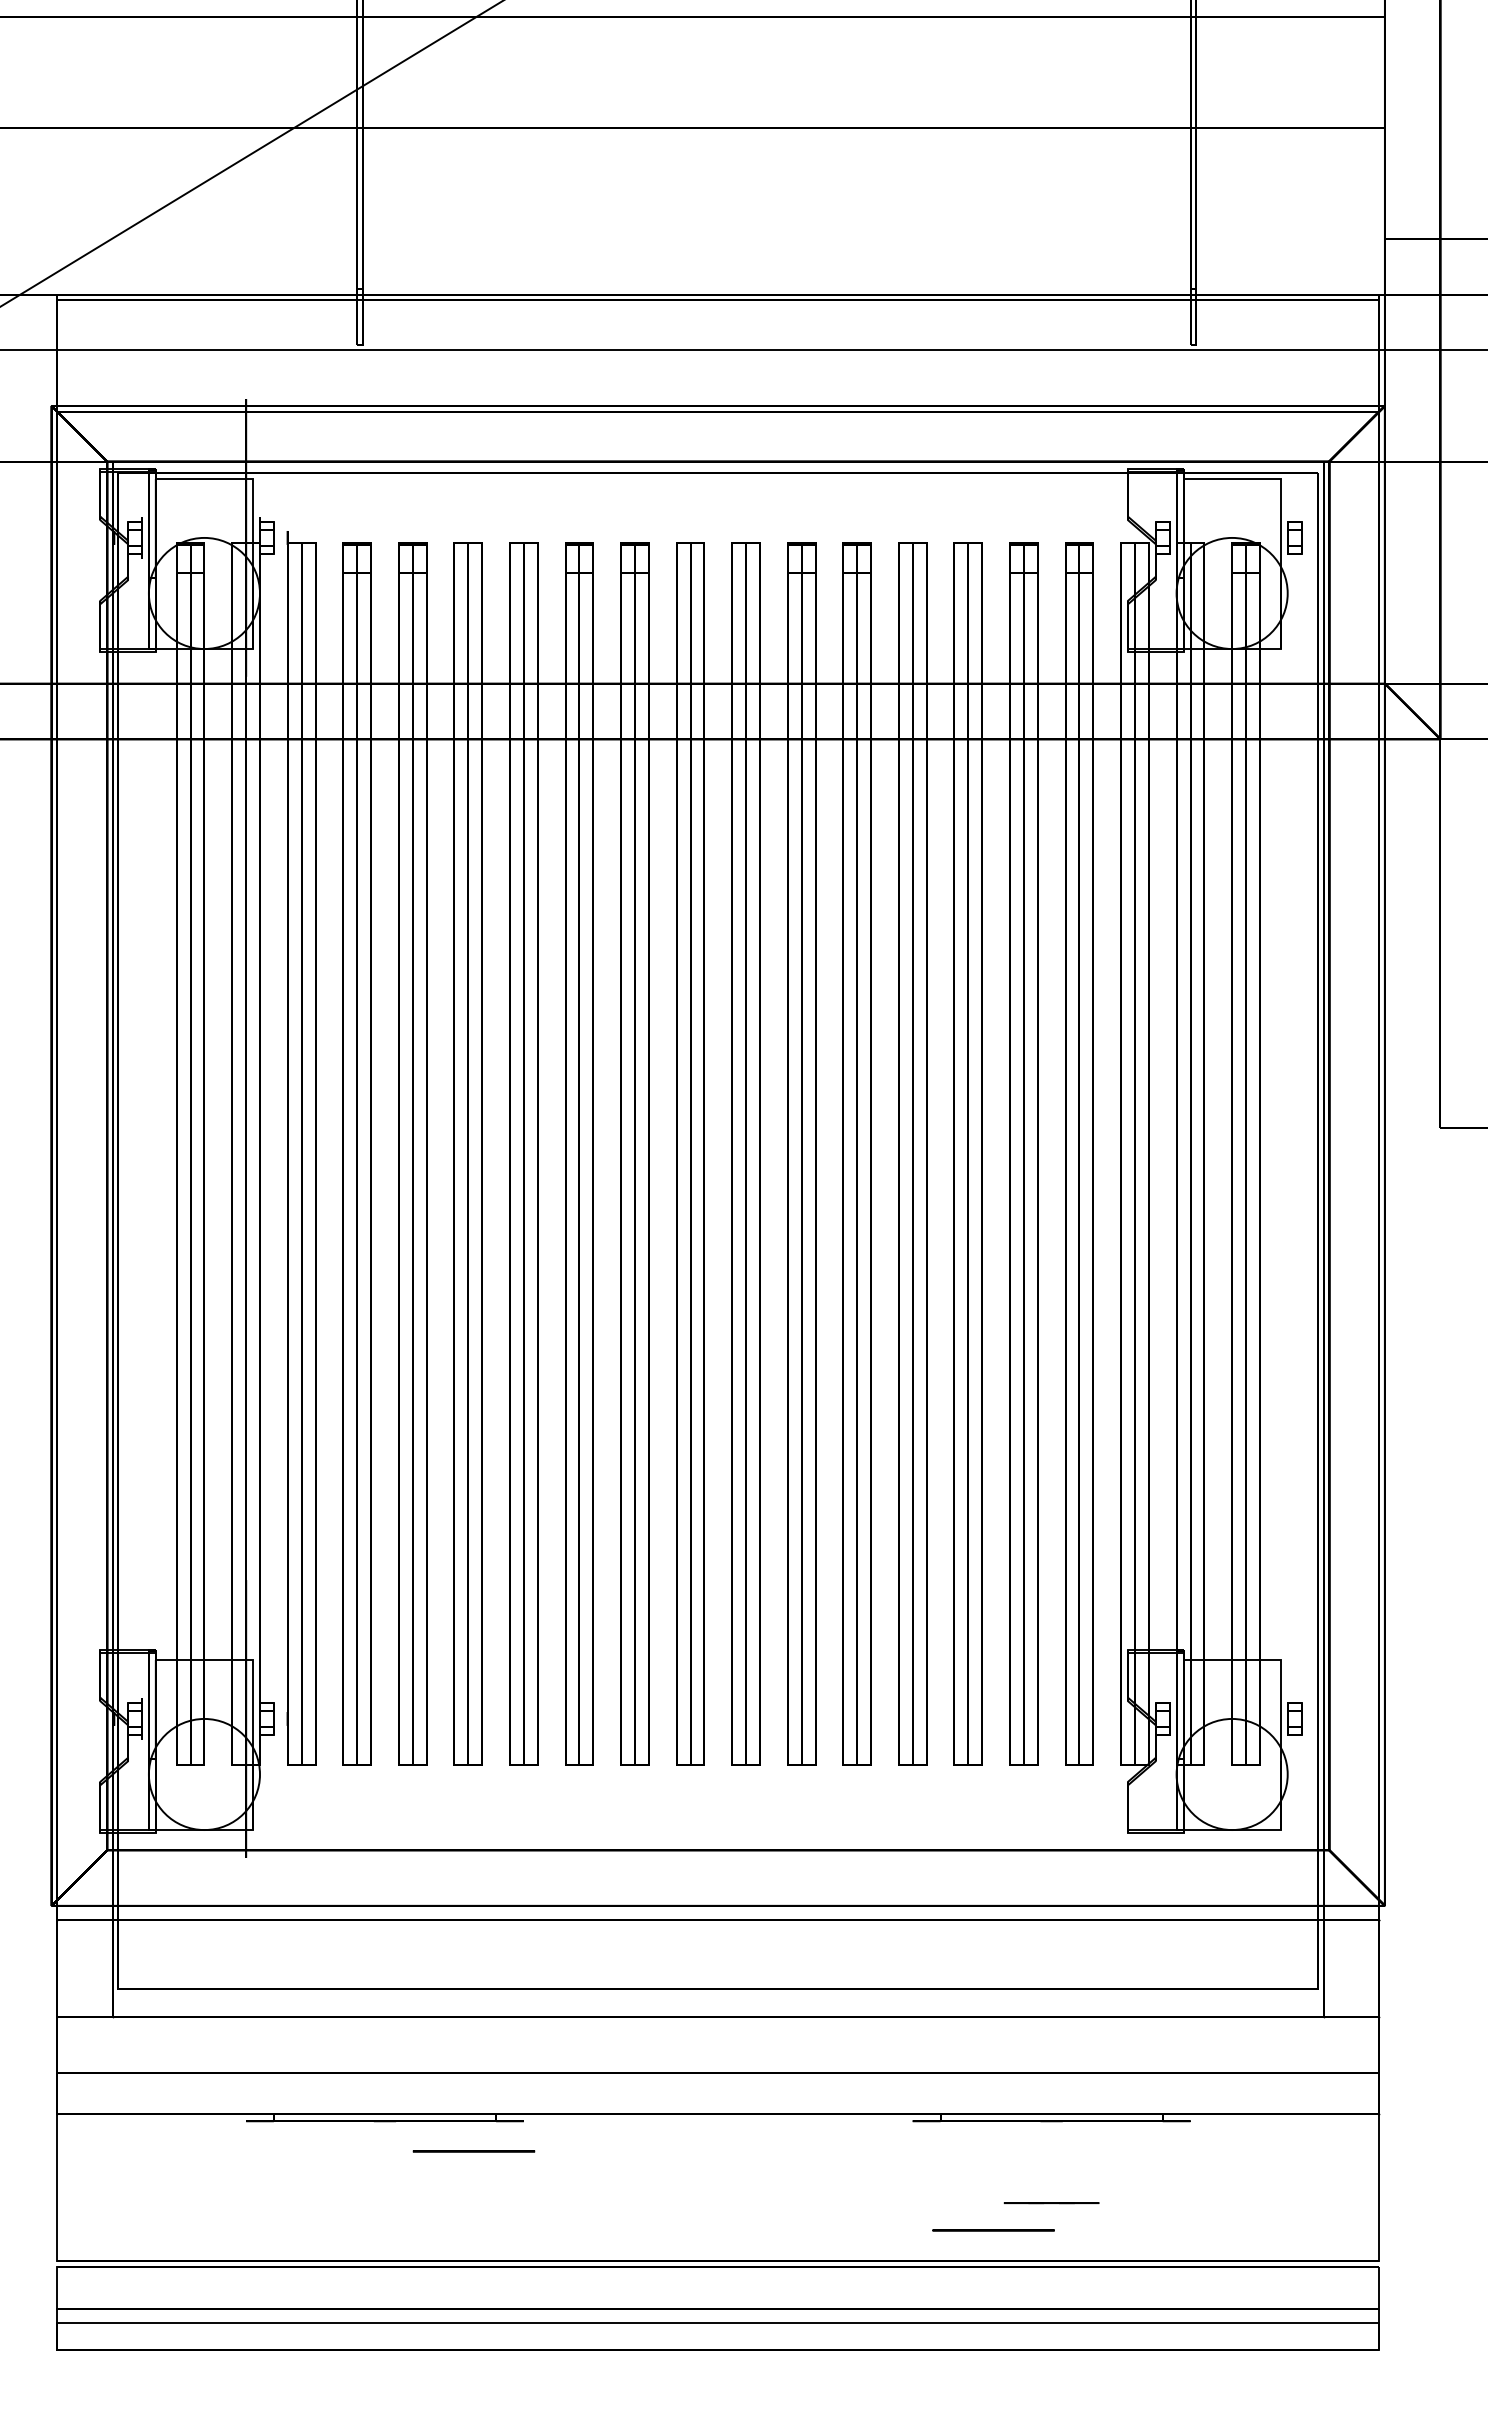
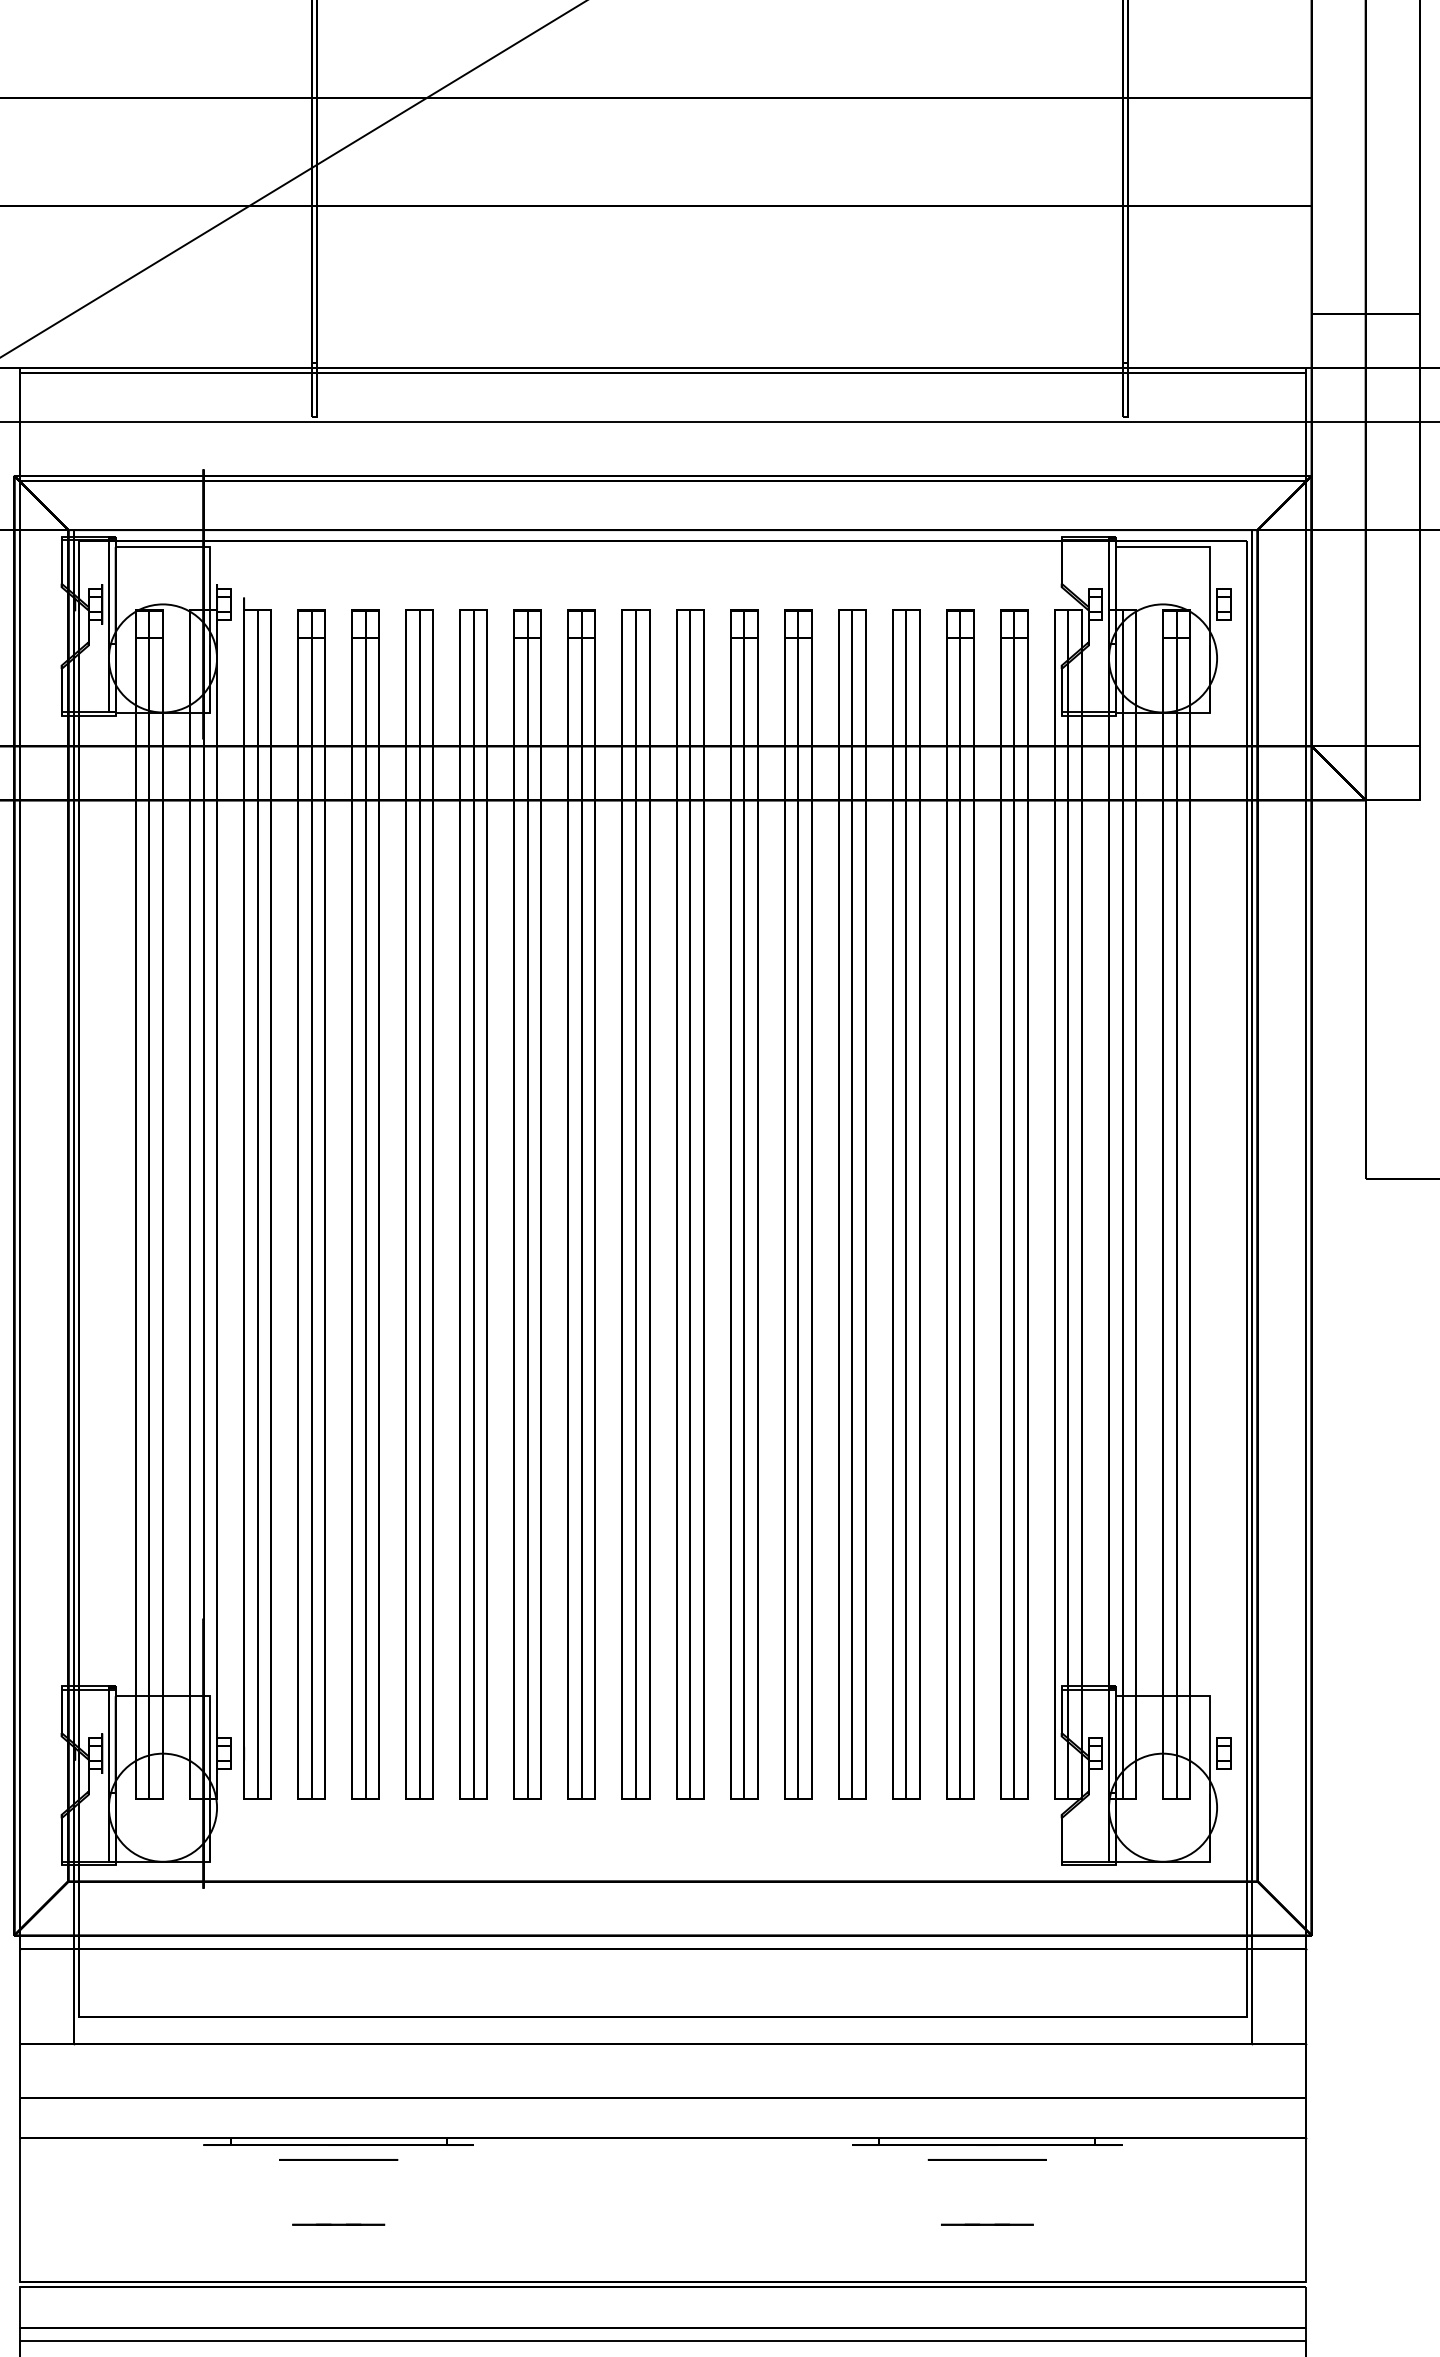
circle: (473, 2151) -> (338, 2159), moved
line: (384, 2203) -> (338, 2225), added
circle: (993, 2230) -> (987, 2159), moved

